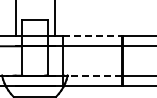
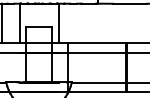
line: (93, 36) -> (97, 43), dashed -> solid
line: (94, 75) -> (98, 82), dashed -> solid

